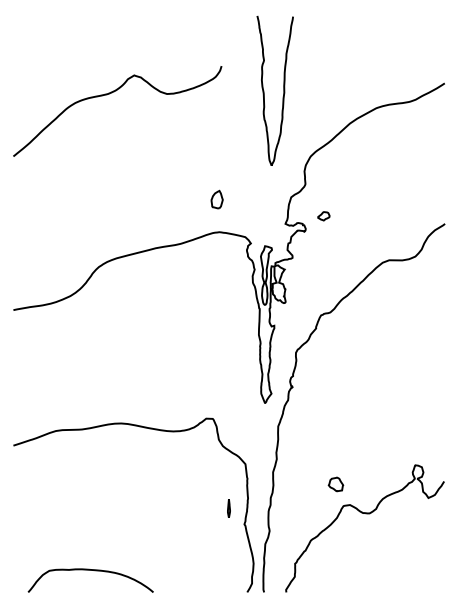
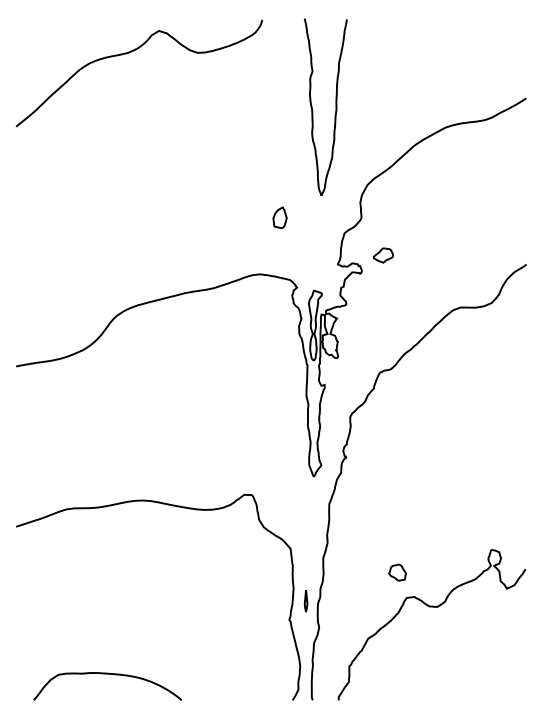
curve: (109, 94) -> (129, 53), moved
part: (216, 199) -> (279, 217), moved
part: (323, 216) -> (382, 255), size x1.43
part: (228, 508) -> (305, 601), moved

